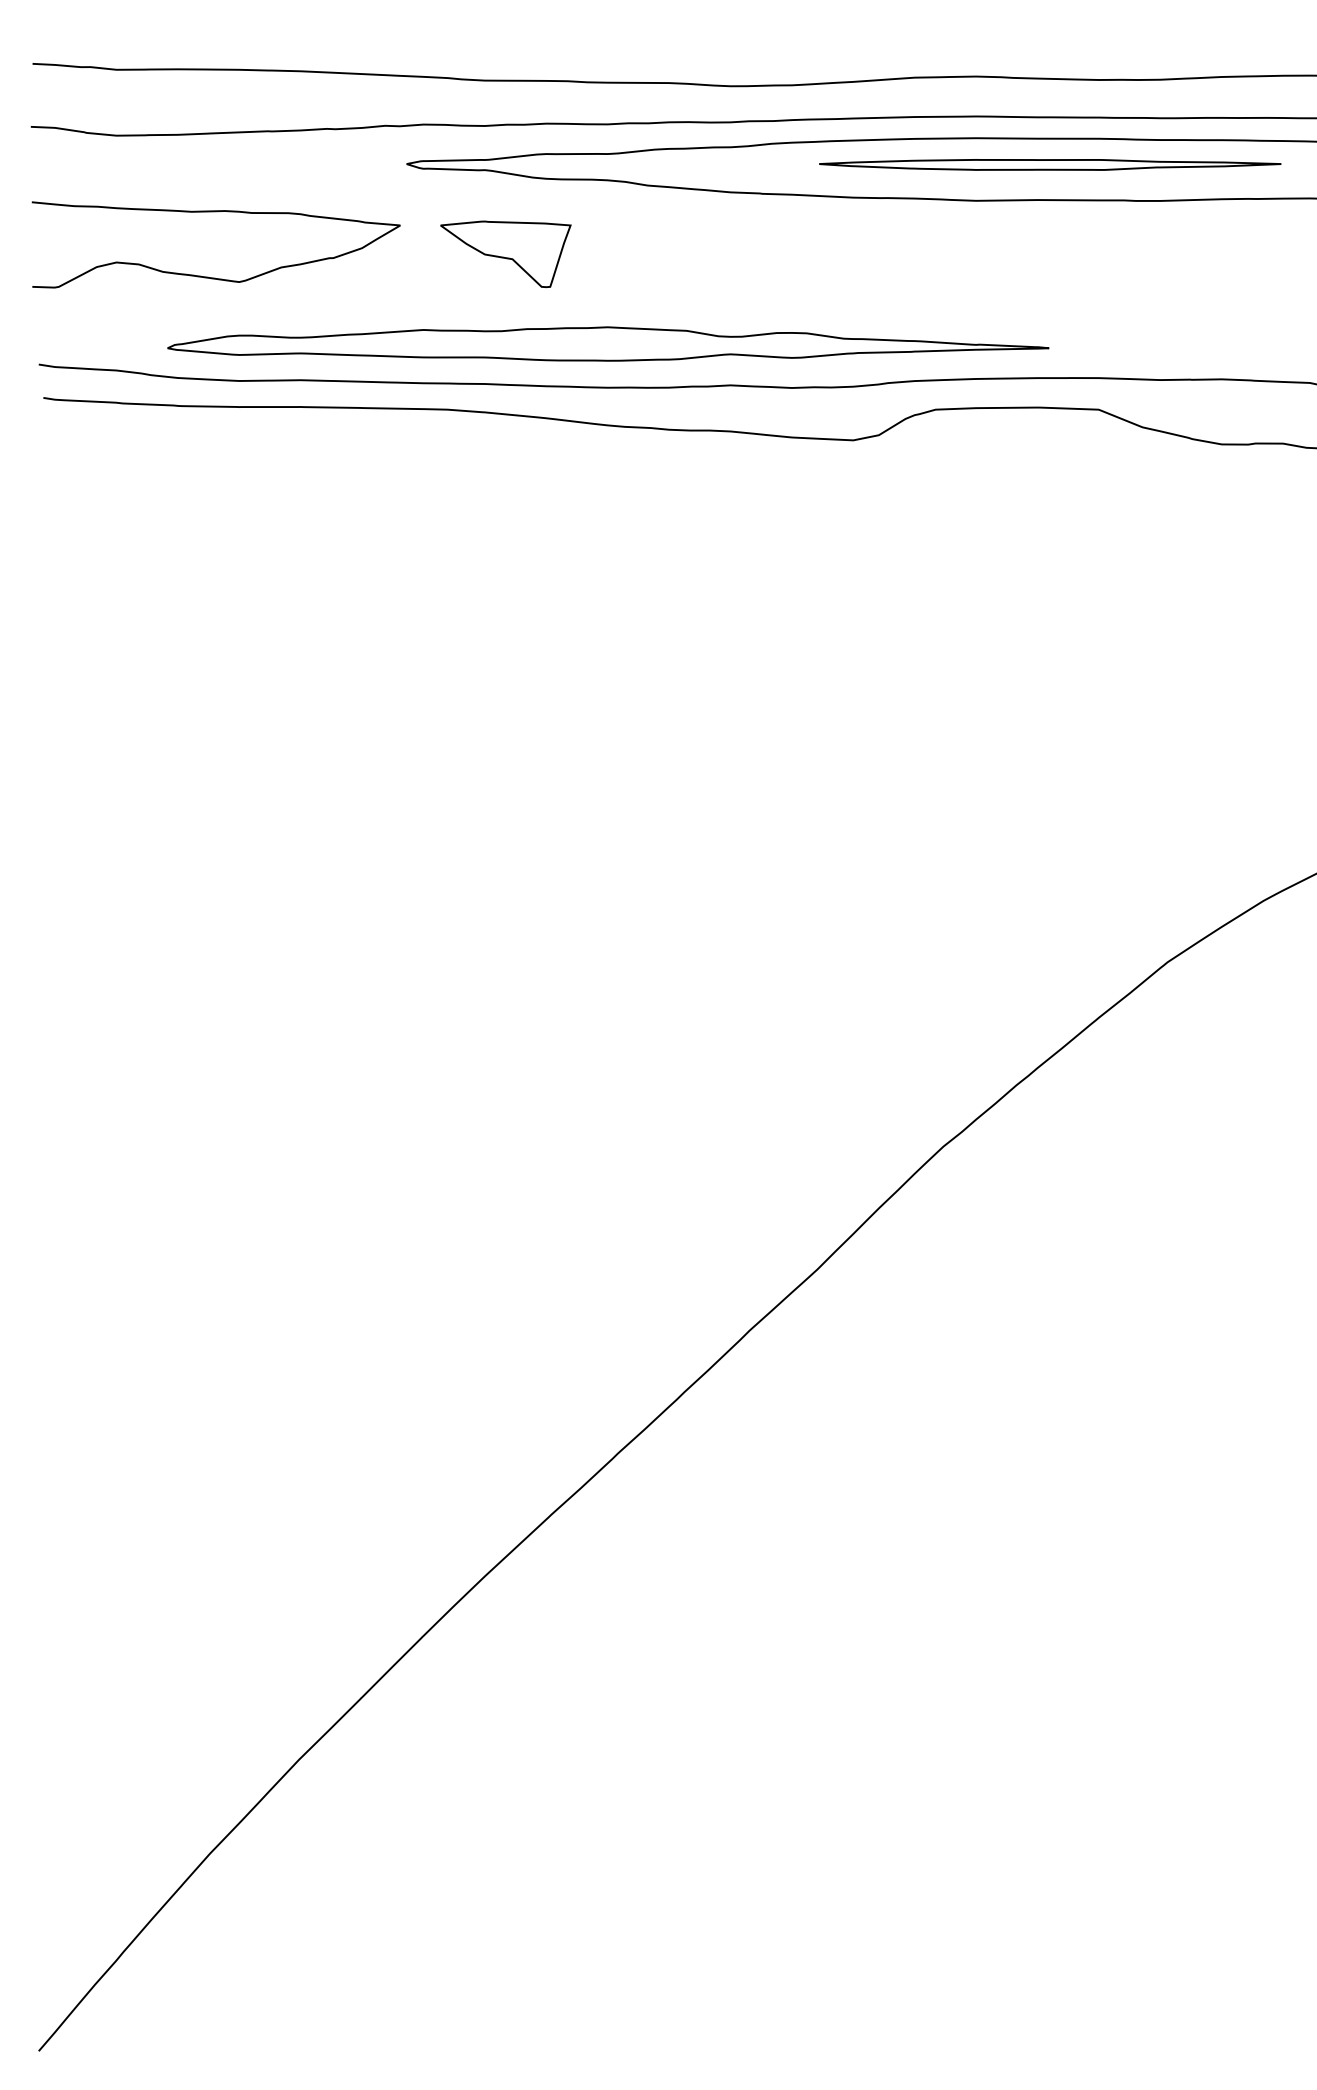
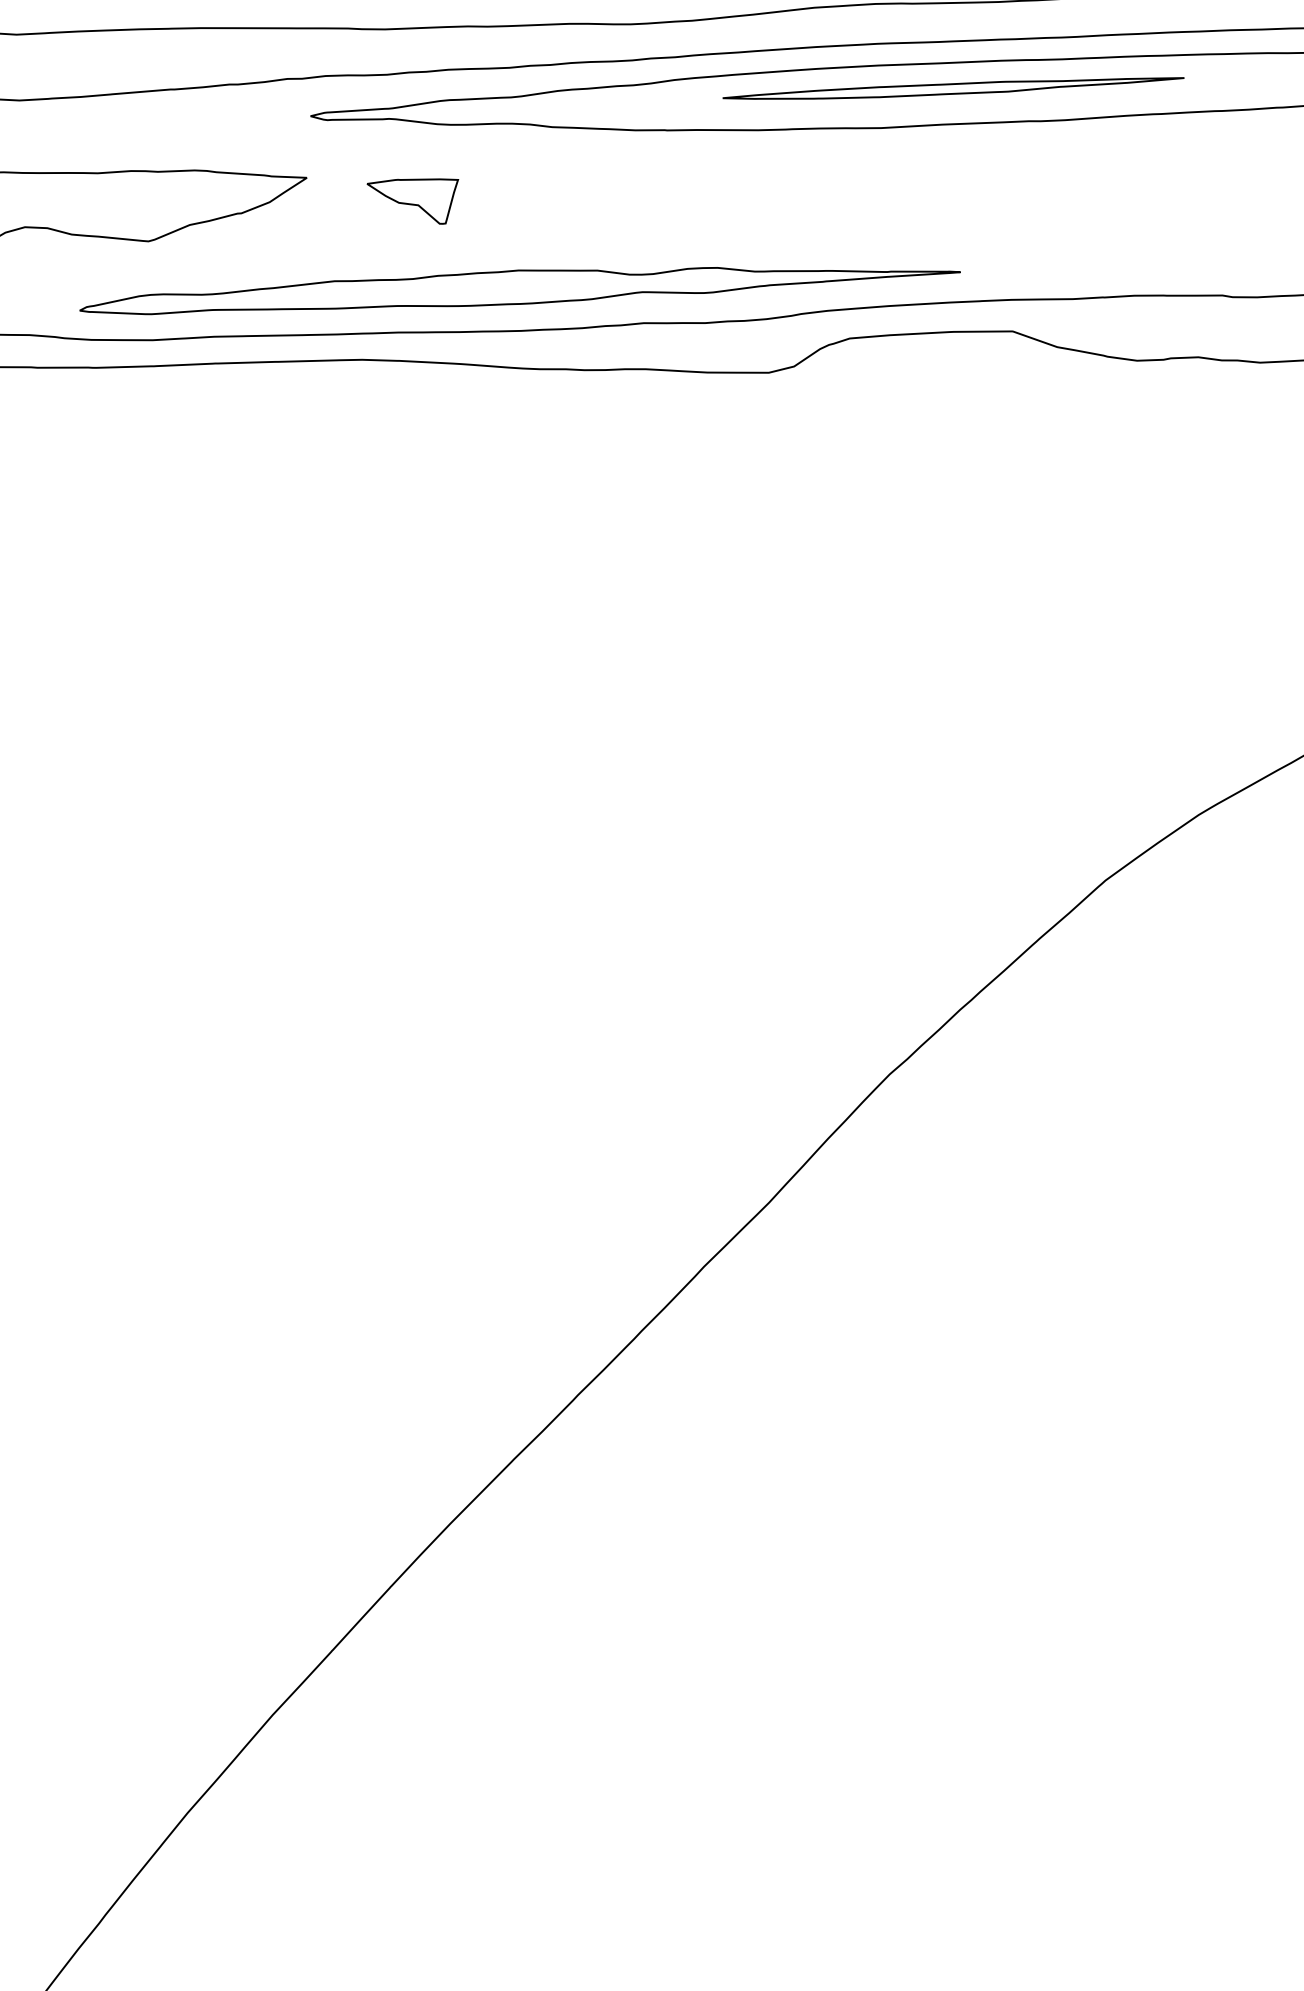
part: (505, 254) -> (413, 202), size x0.7

